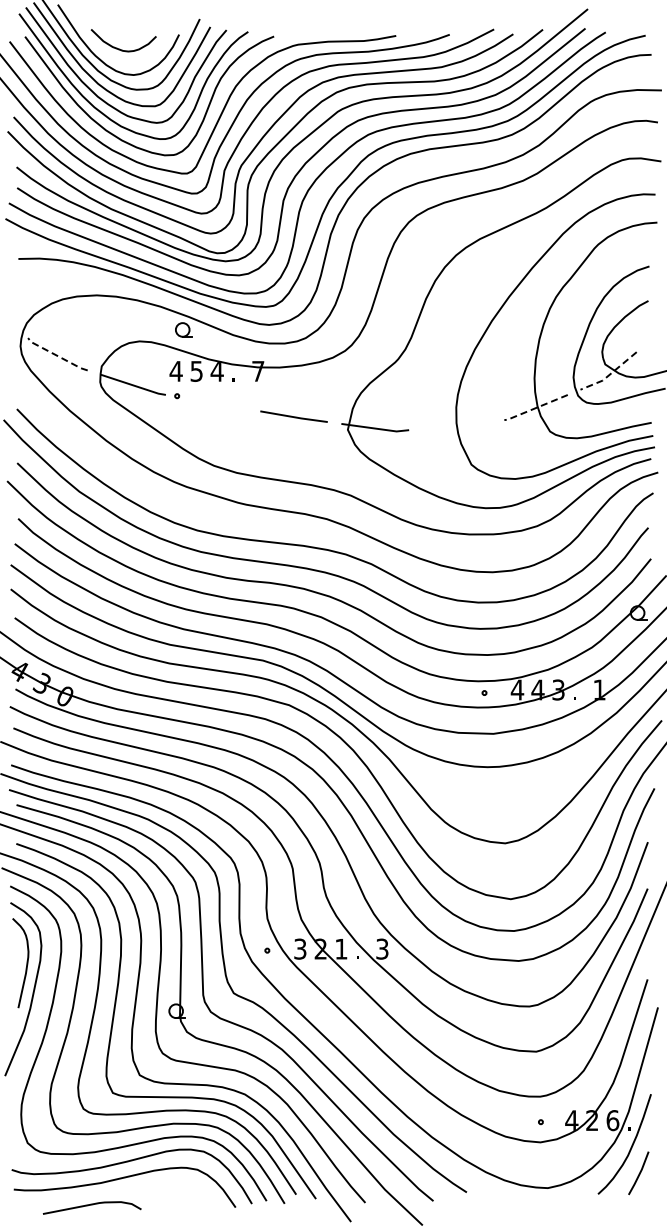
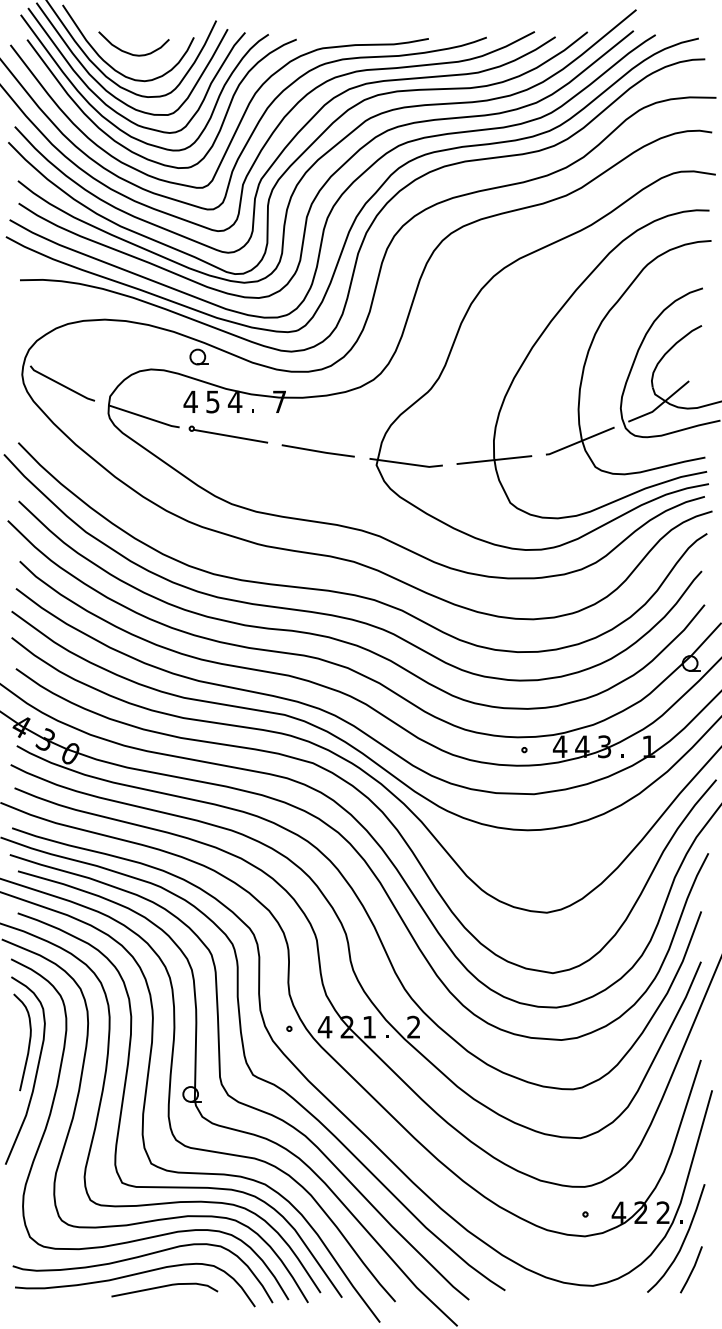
line: (56, 355) -> (61, 384), dashed -> solid
line: (609, 374) -> (659, 405), dashed -> solid
line: (212, 402) -> (230, 435), added
line: (534, 408) -> (578, 442), dashed -> solid
line: (456, 424) -> (494, 459), added
text: (299, 948) -> (324, 1026), 3 -> 4
text: (382, 948) -> (414, 1026), 3 -> 2
text: (612, 1120) -> (662, 1212), 6 -> 2
curve: (92, 1205) -> (165, 1287), moved

